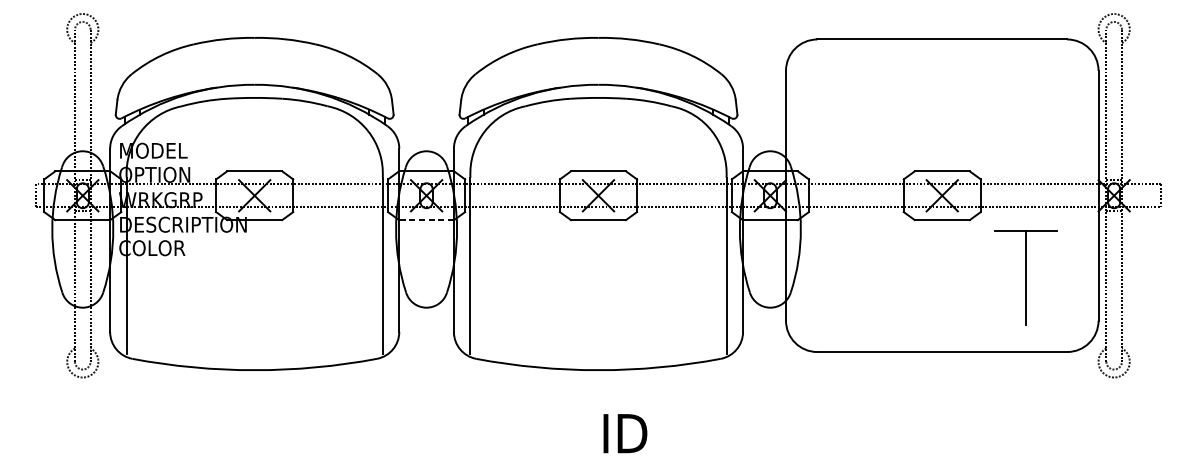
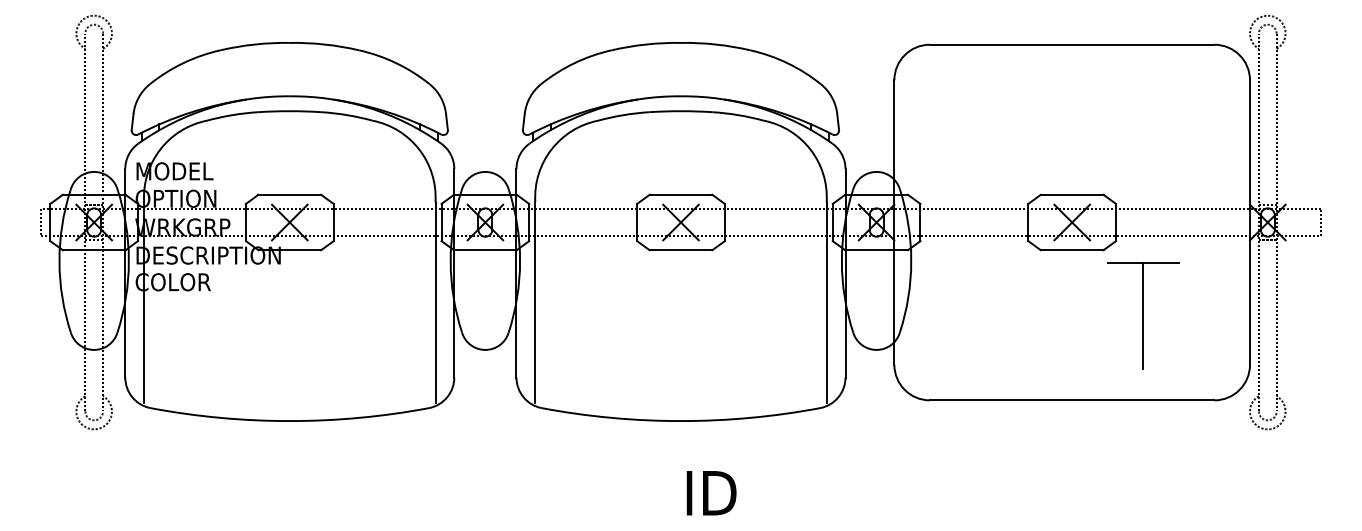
line: (425, 220) -> (484, 250), dashed -> solid
part: (1026, 277) -> (1143, 315), moved

